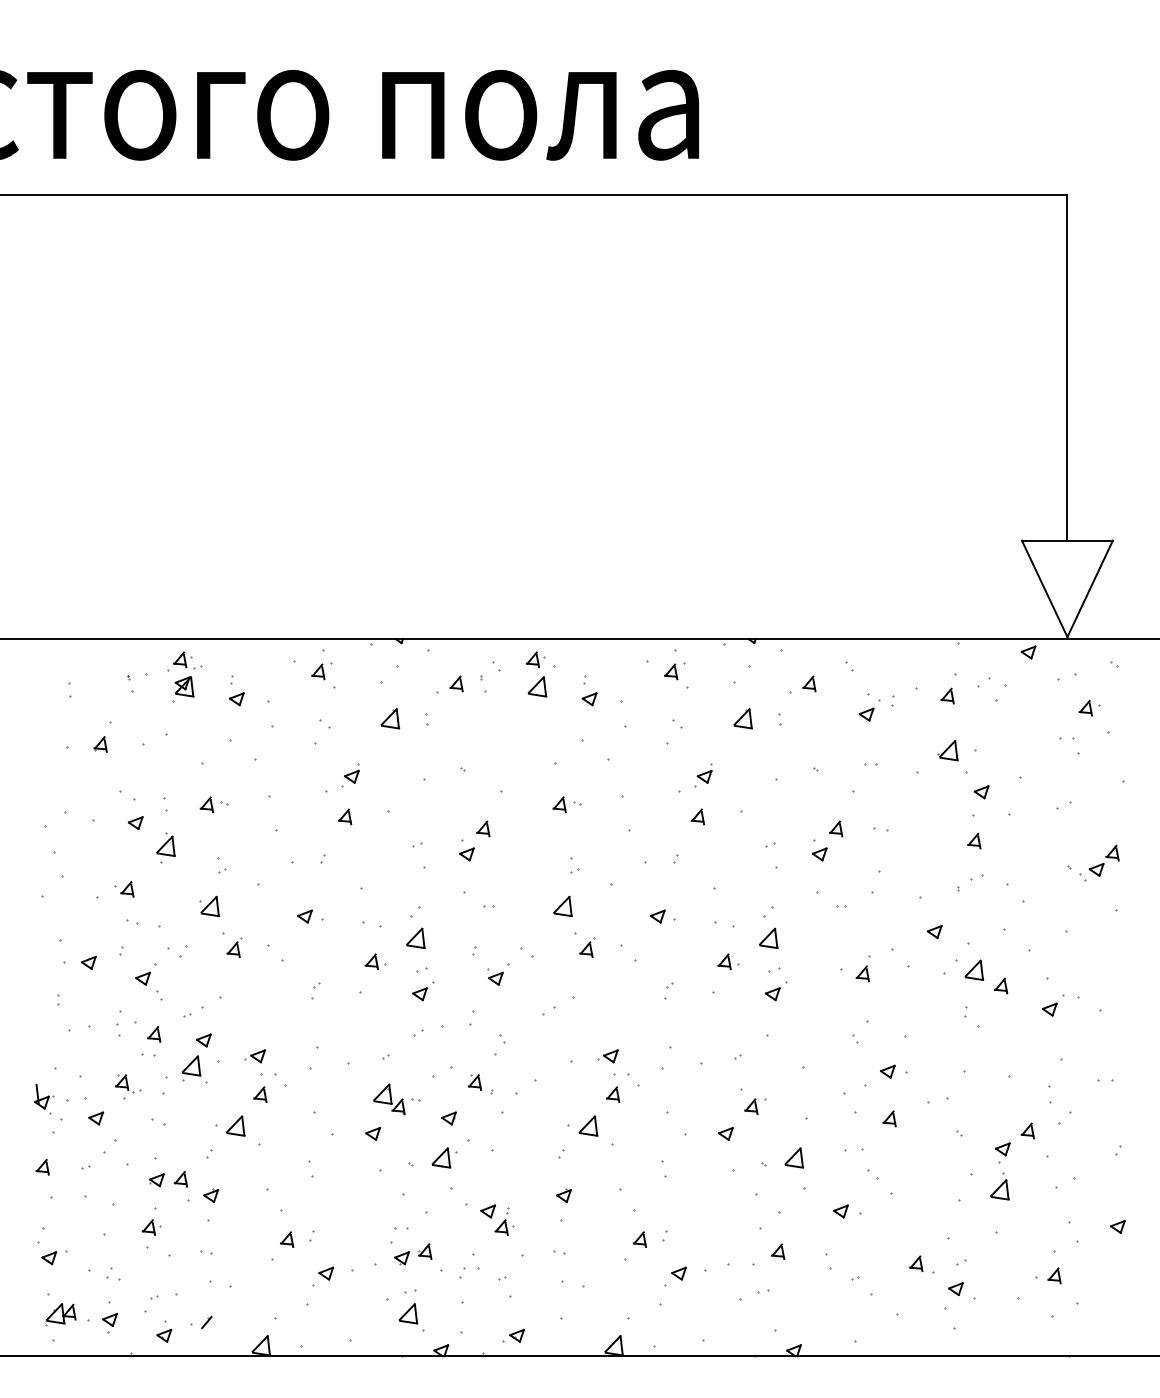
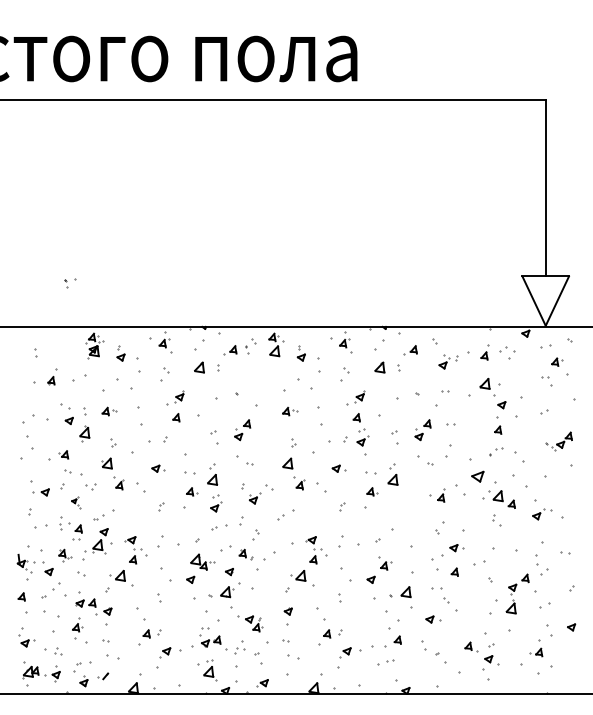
part: (138, 683) -> (70, 283), moved
part: (933, 931) -> (477, 476), size x1.6
part: (147, 982) -> (75, 502), size x0.6
part: (775, 984) -> (362, 437), moved

